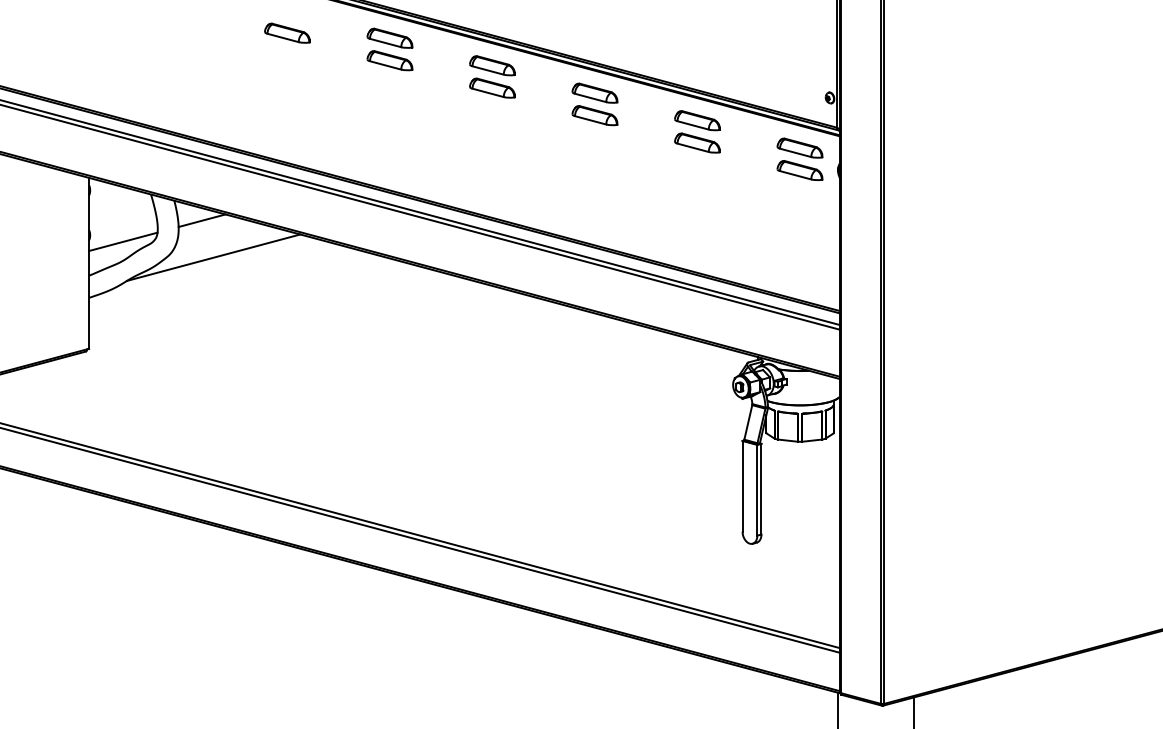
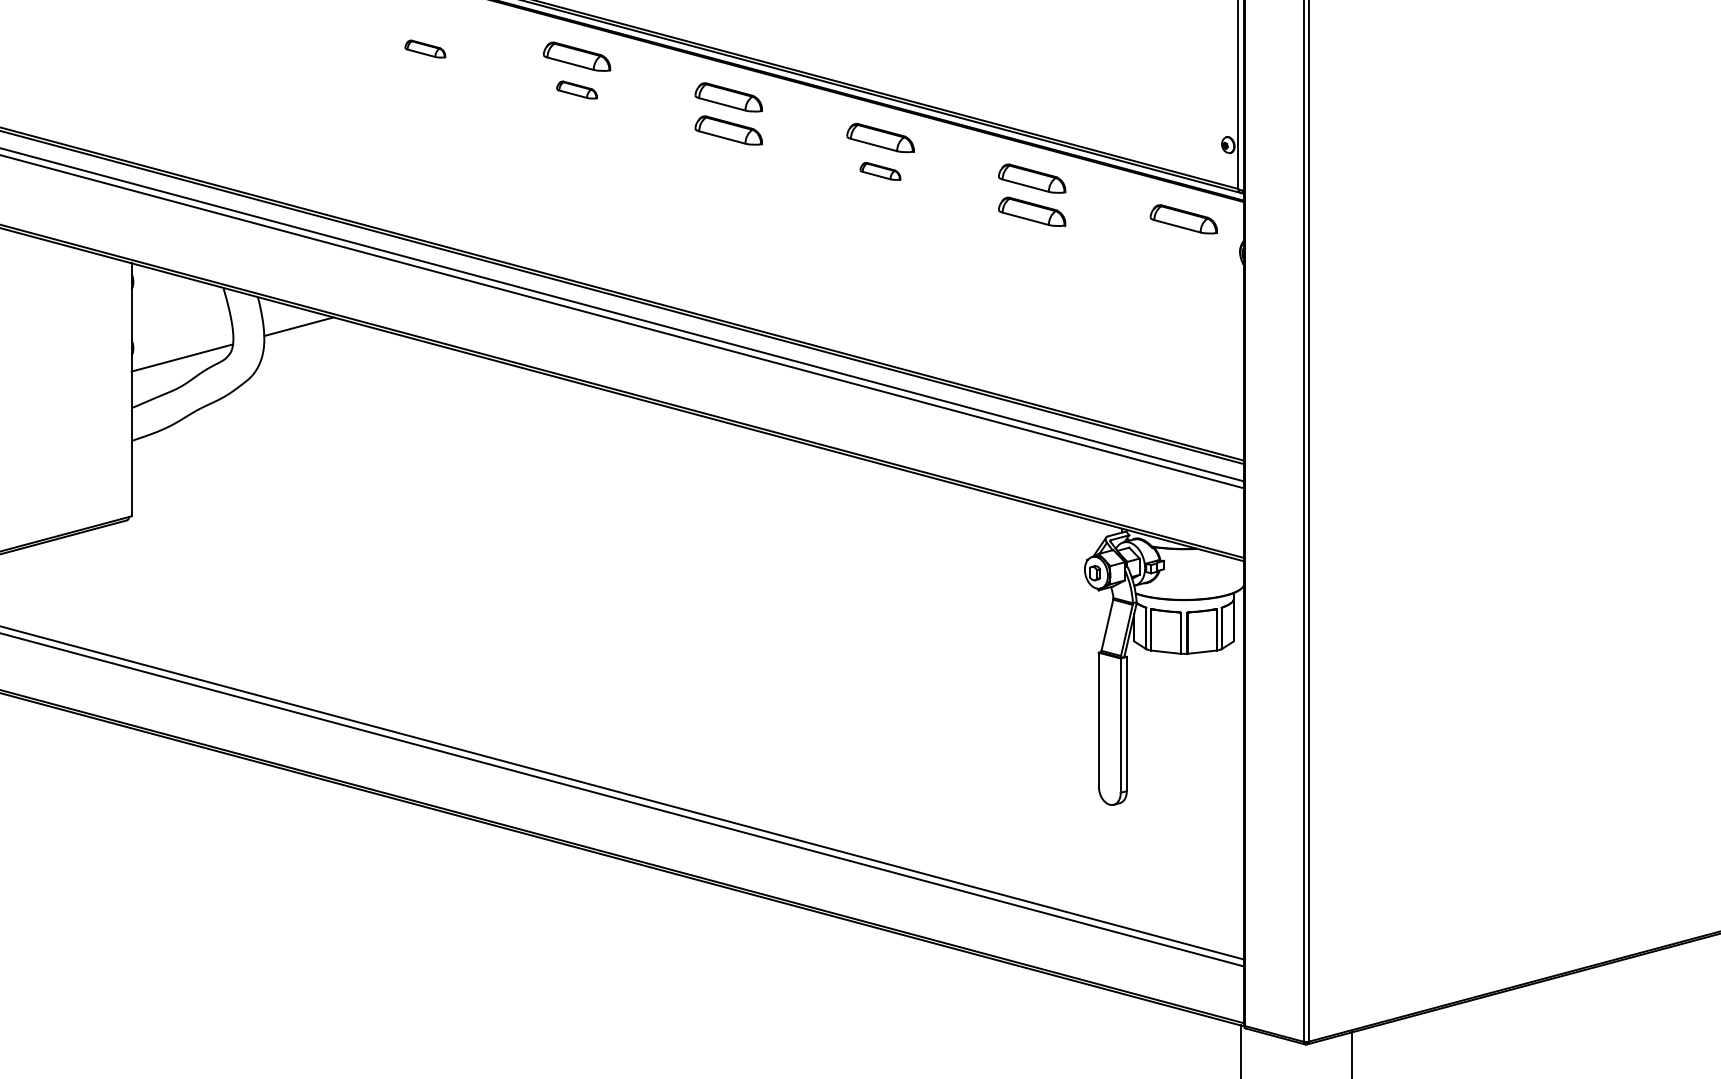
part: (287, 32) -> (425, 48), size x0.6
part: (389, 60) -> (576, 89), size x0.6
part: (594, 115) -> (879, 170), size x0.6
part: (799, 170) -> (1183, 252), removed
line: (213, 257) -> (315, 381), removed

